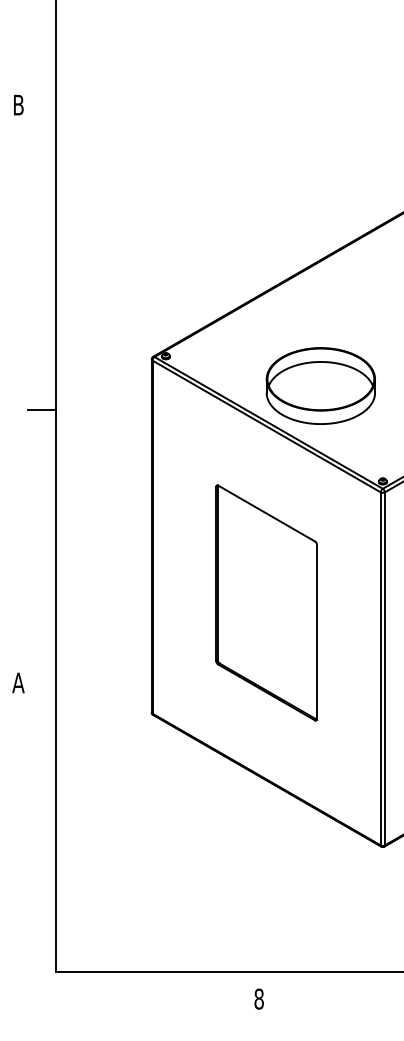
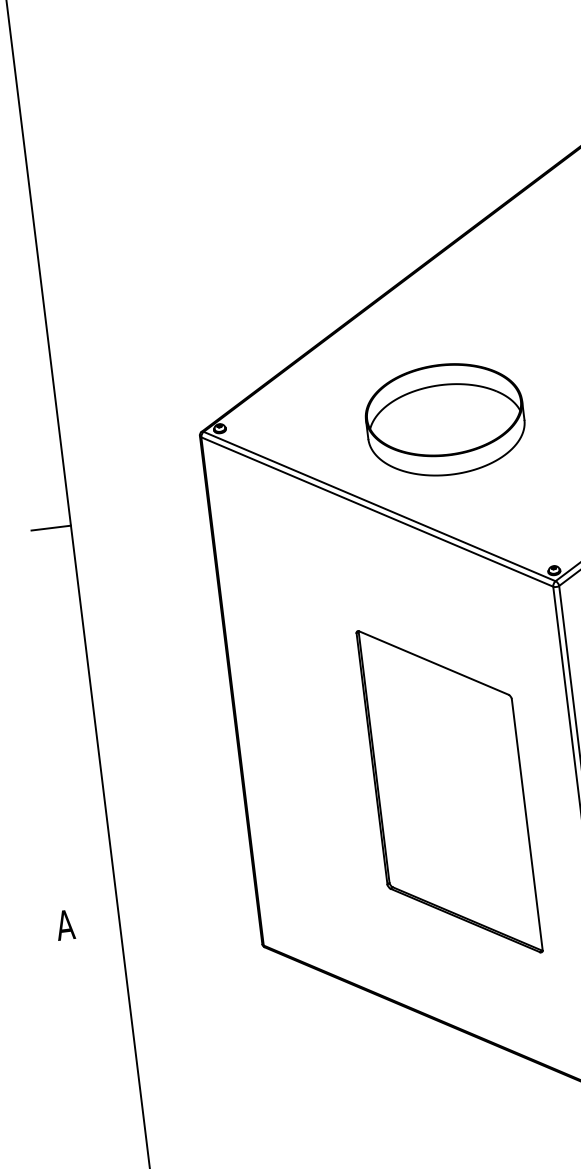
part: (320, 385) -> (444, 419), moved
part: (266, 602) -> (449, 791), moved

